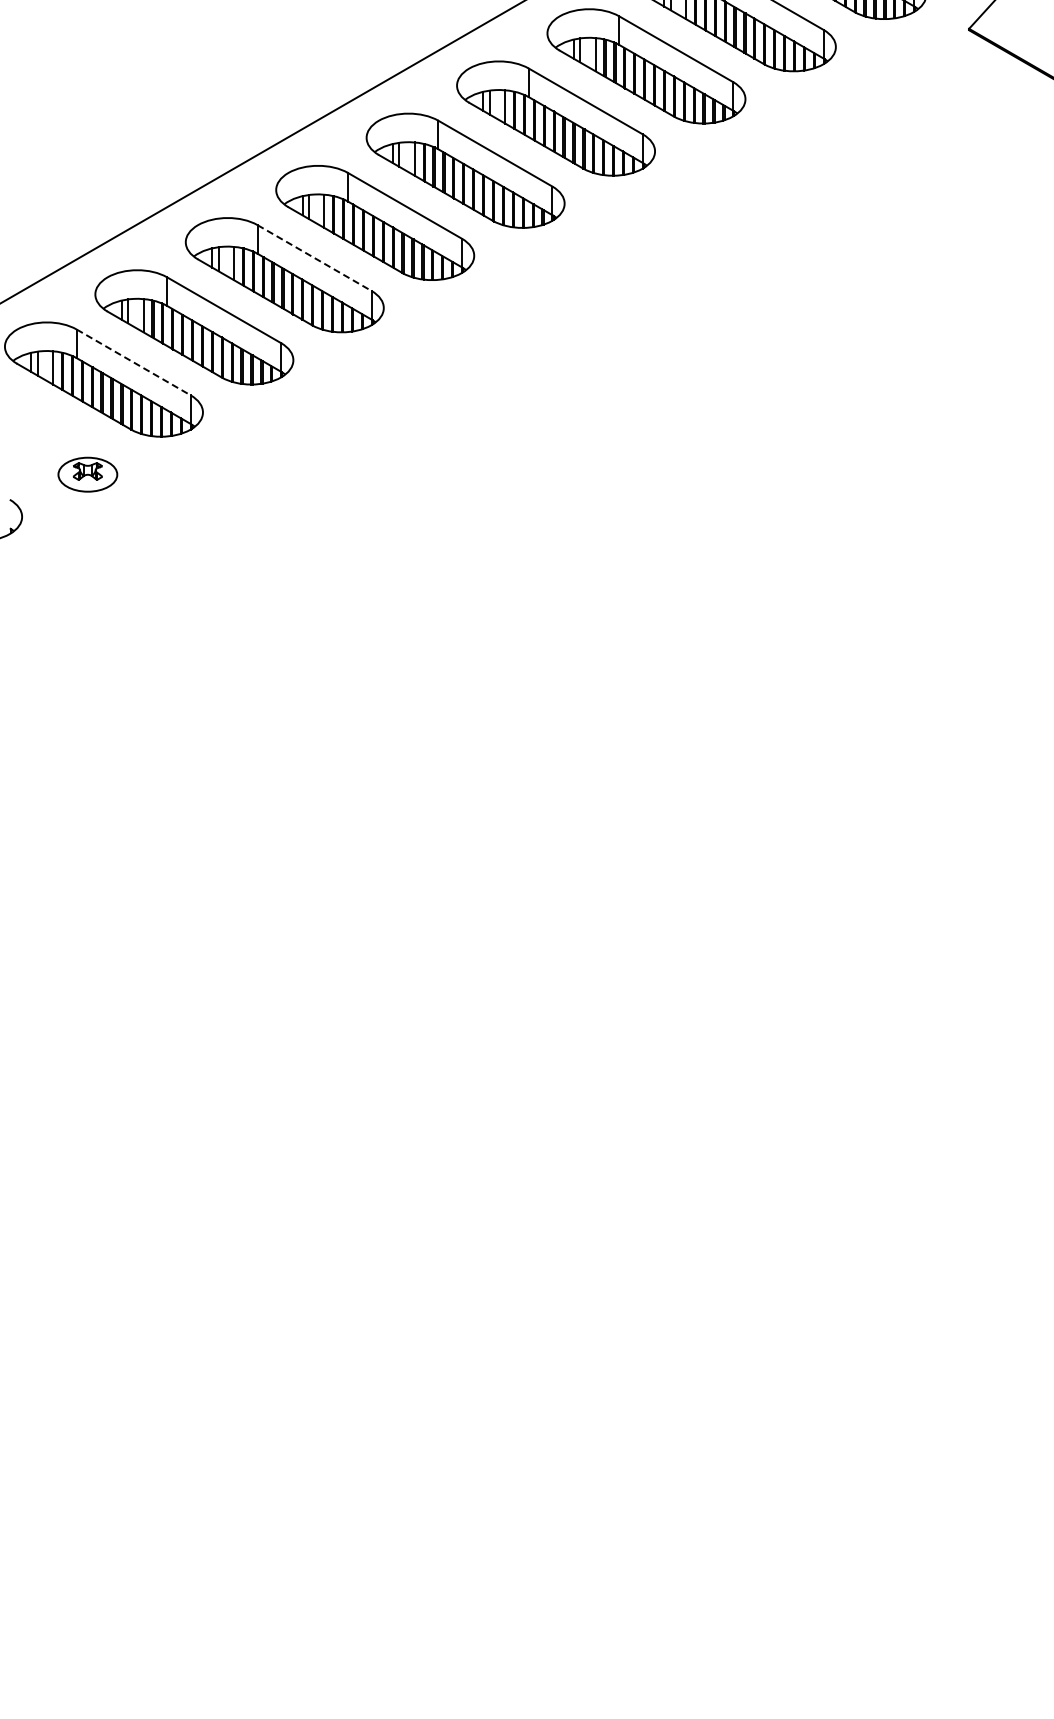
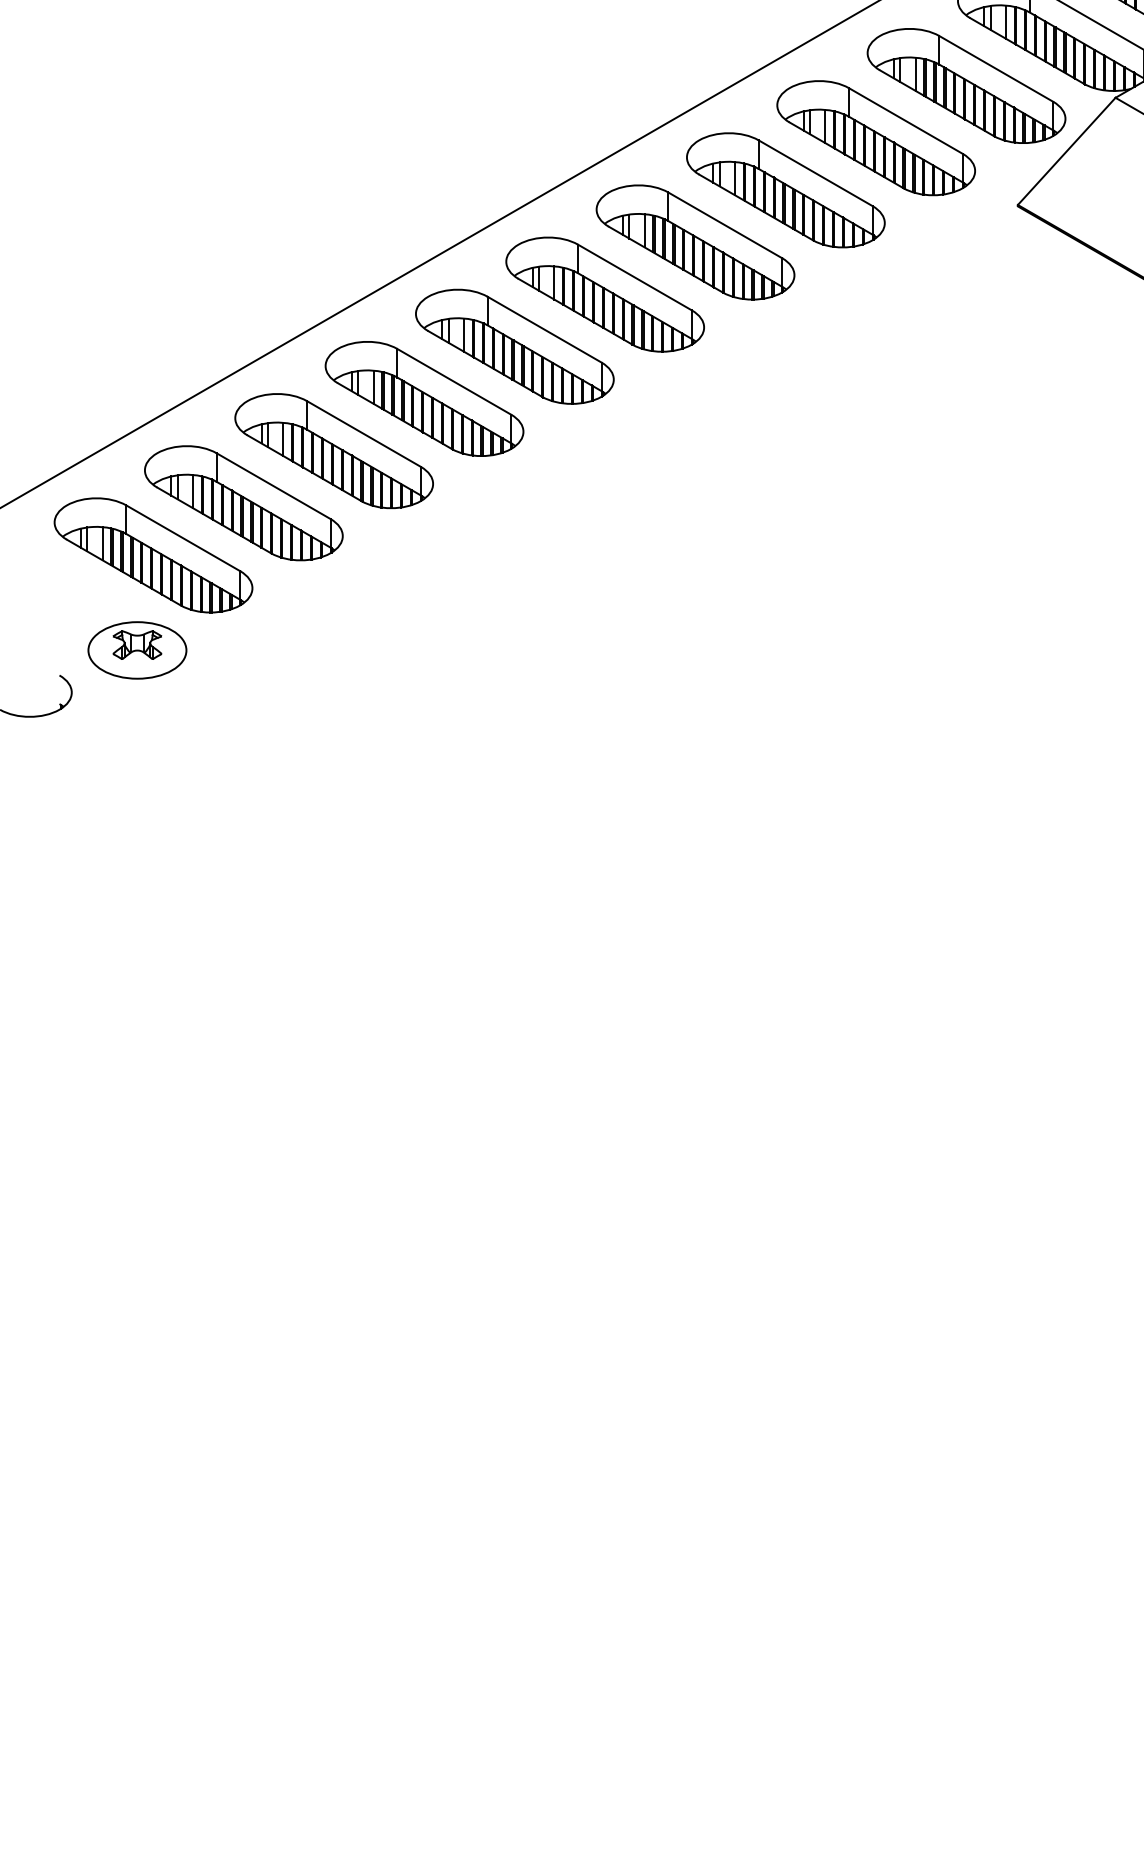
line: (314, 257) -> (363, 433), dashed -> solid
line: (133, 362) -> (183, 538), dashed -> solid
part: (87, 474) -> (137, 650), size x1.67

